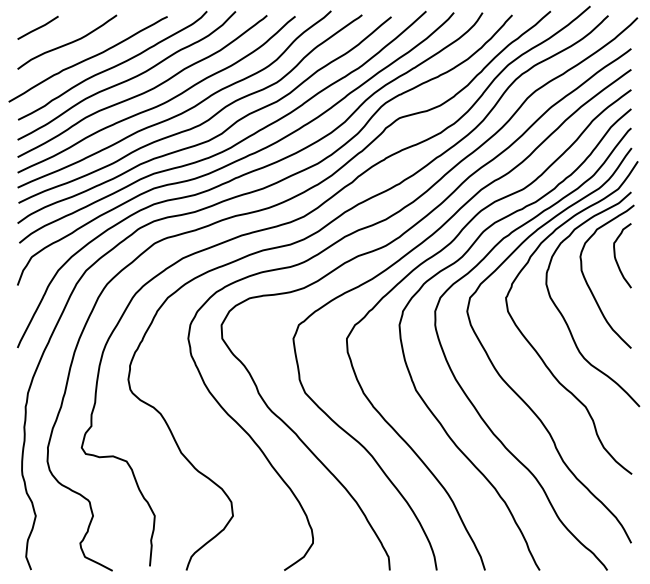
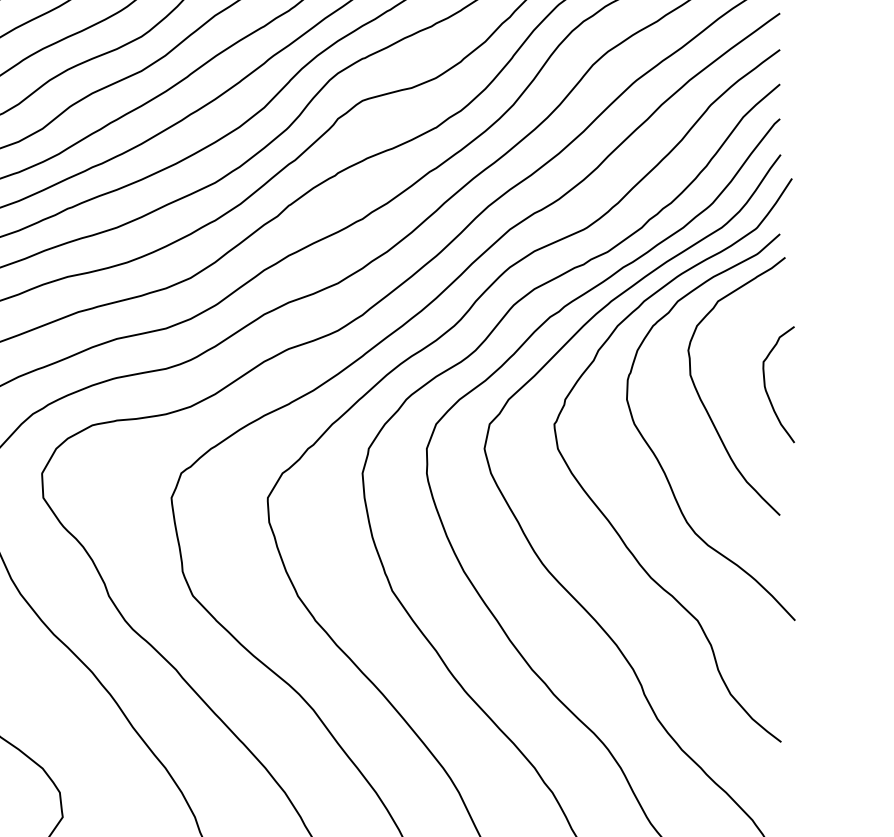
curve: (616, 258) -> (767, 389), moved

